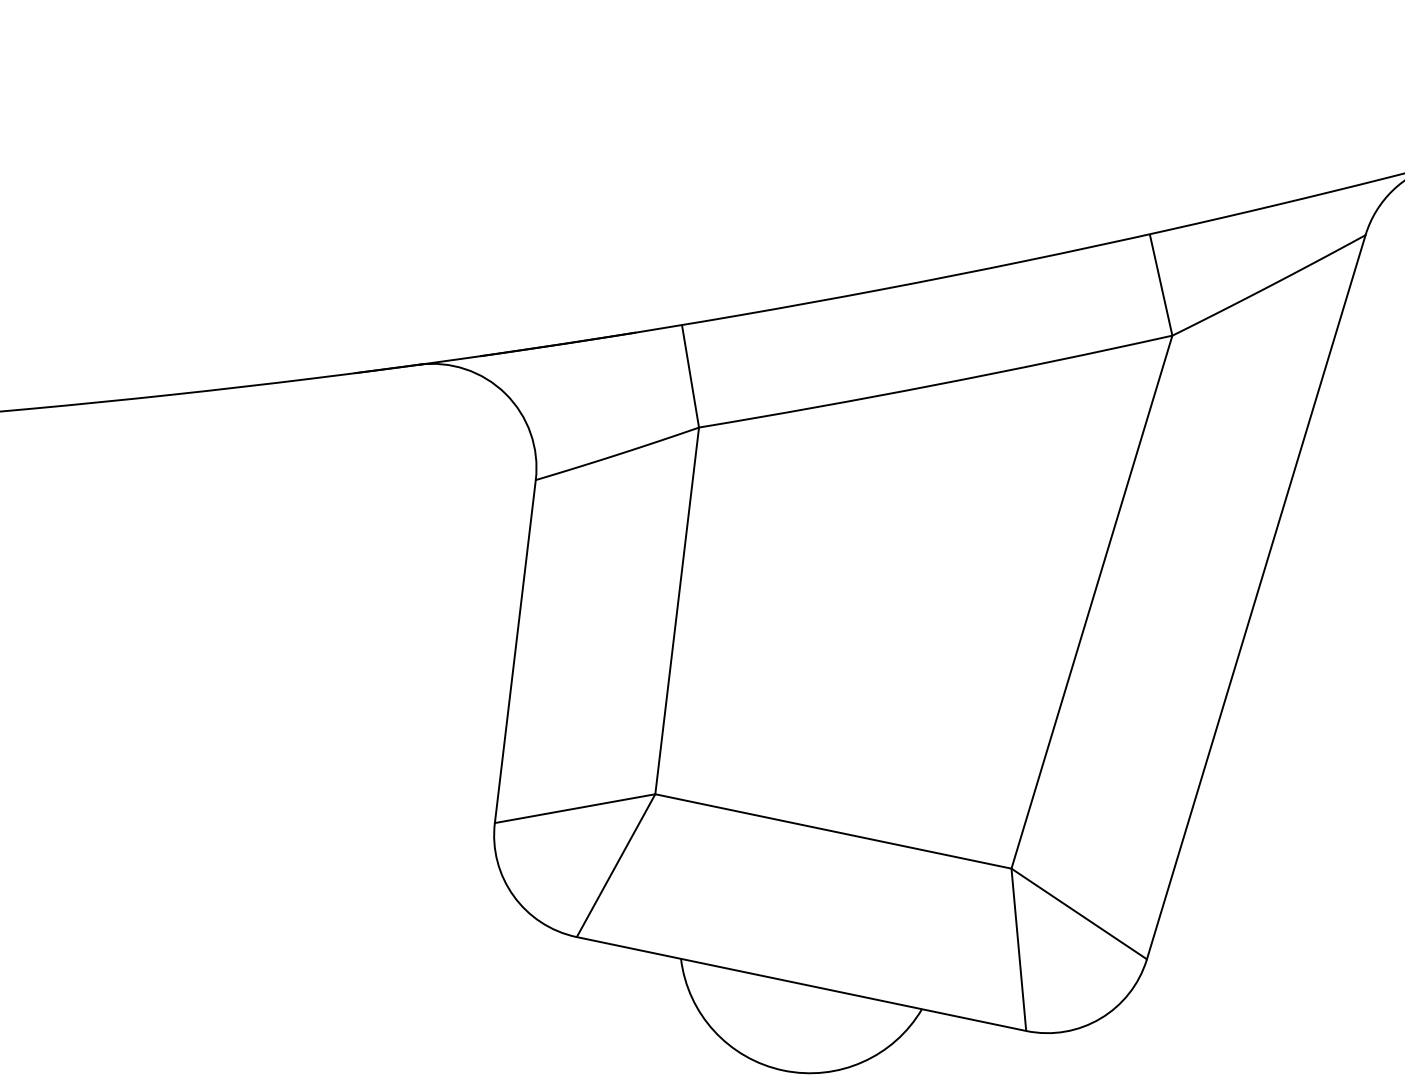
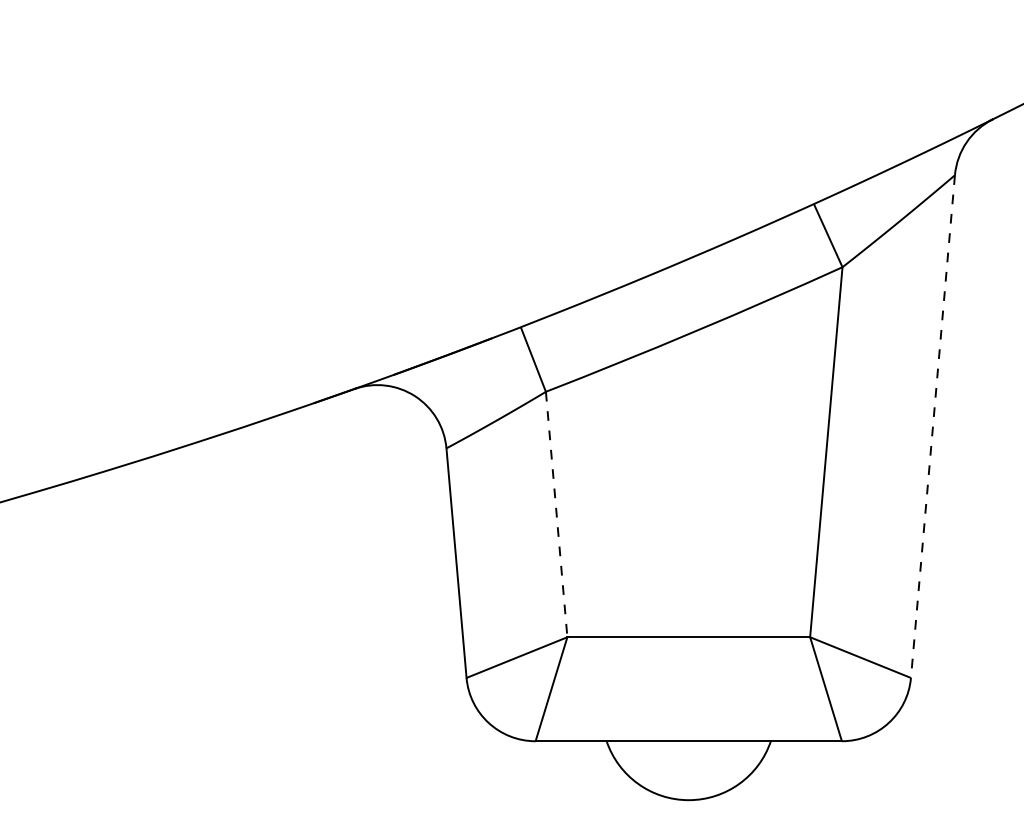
line: (1255, 598) -> (932, 427), solid -> dashed
line: (676, 612) -> (556, 515), solid -> dashed

